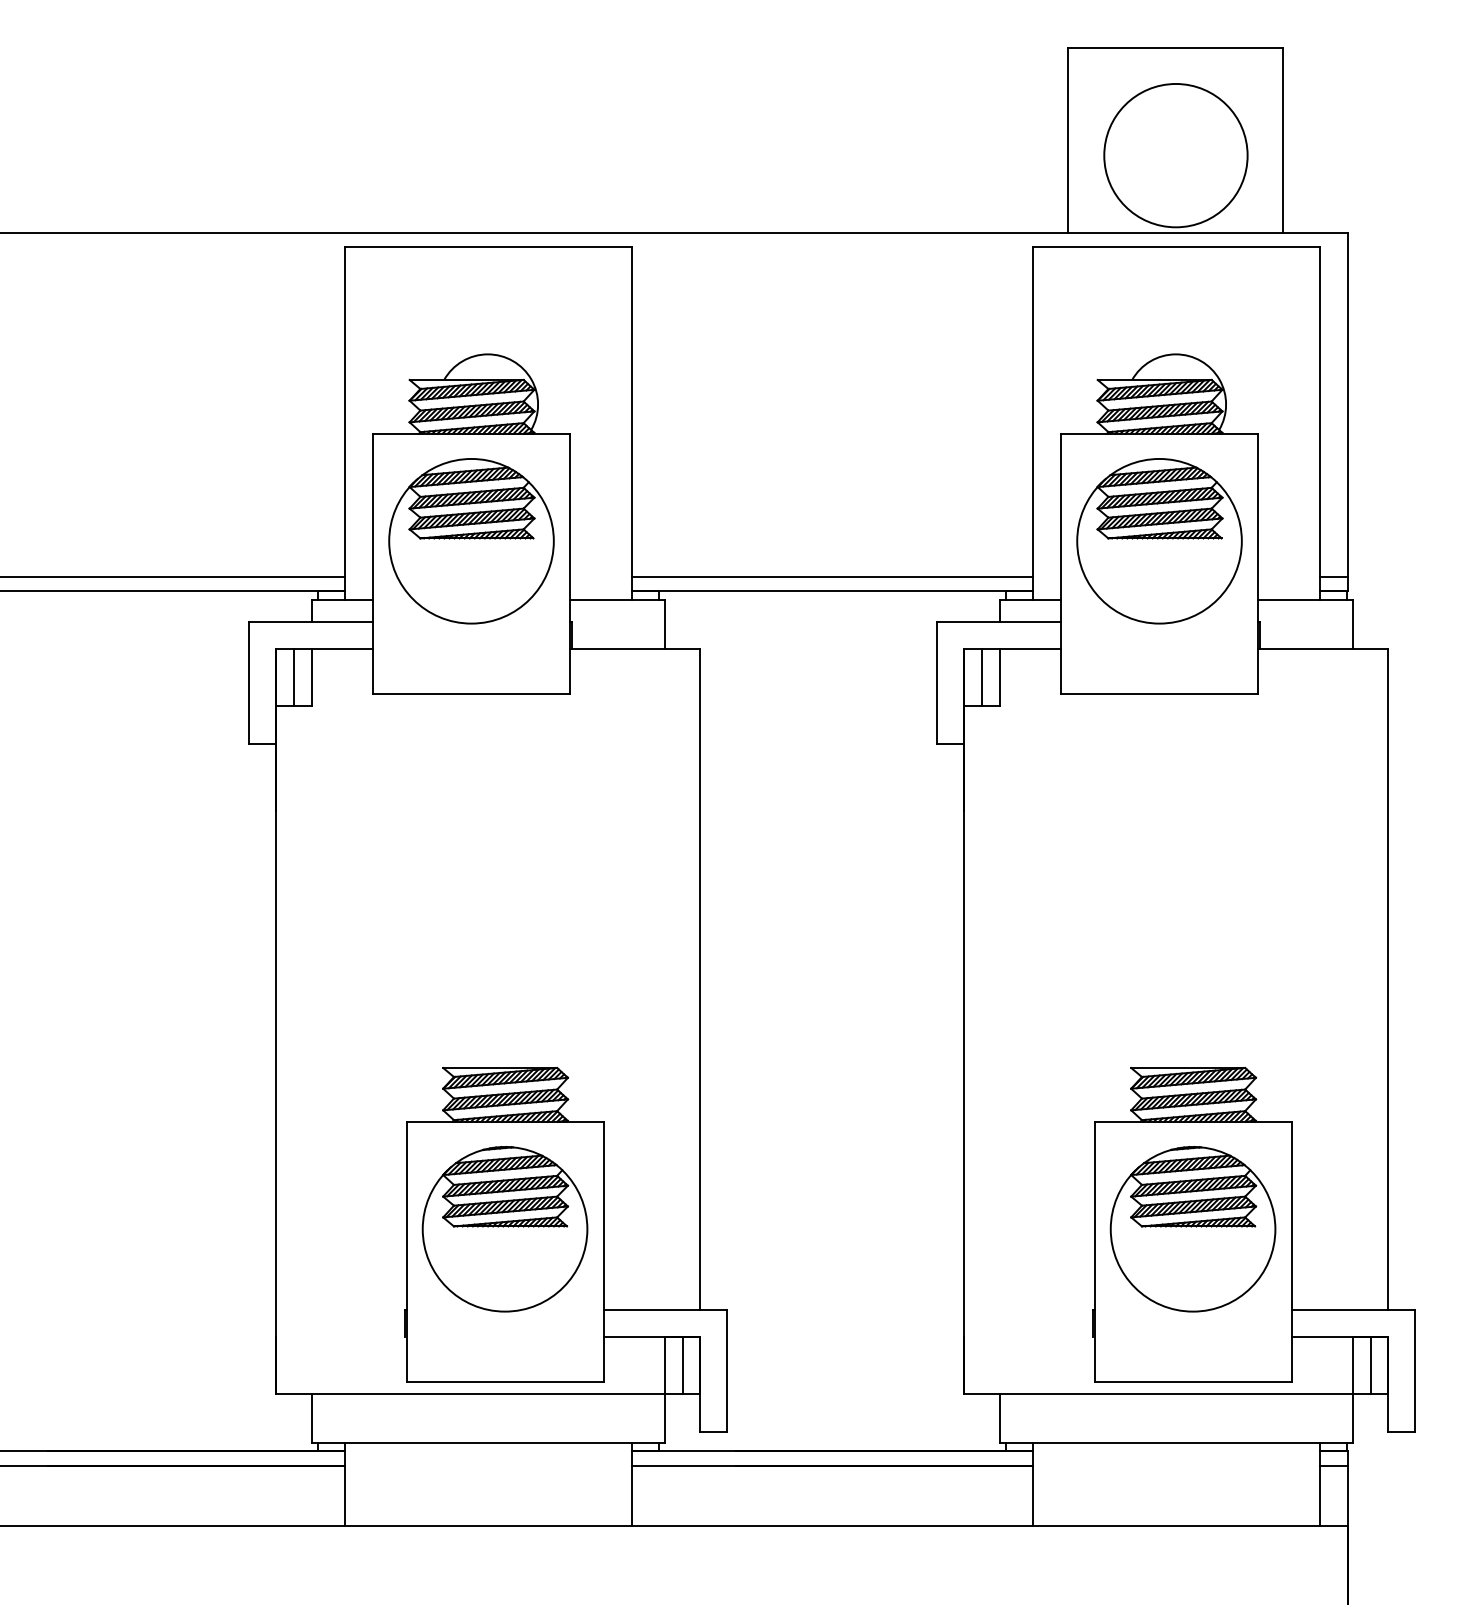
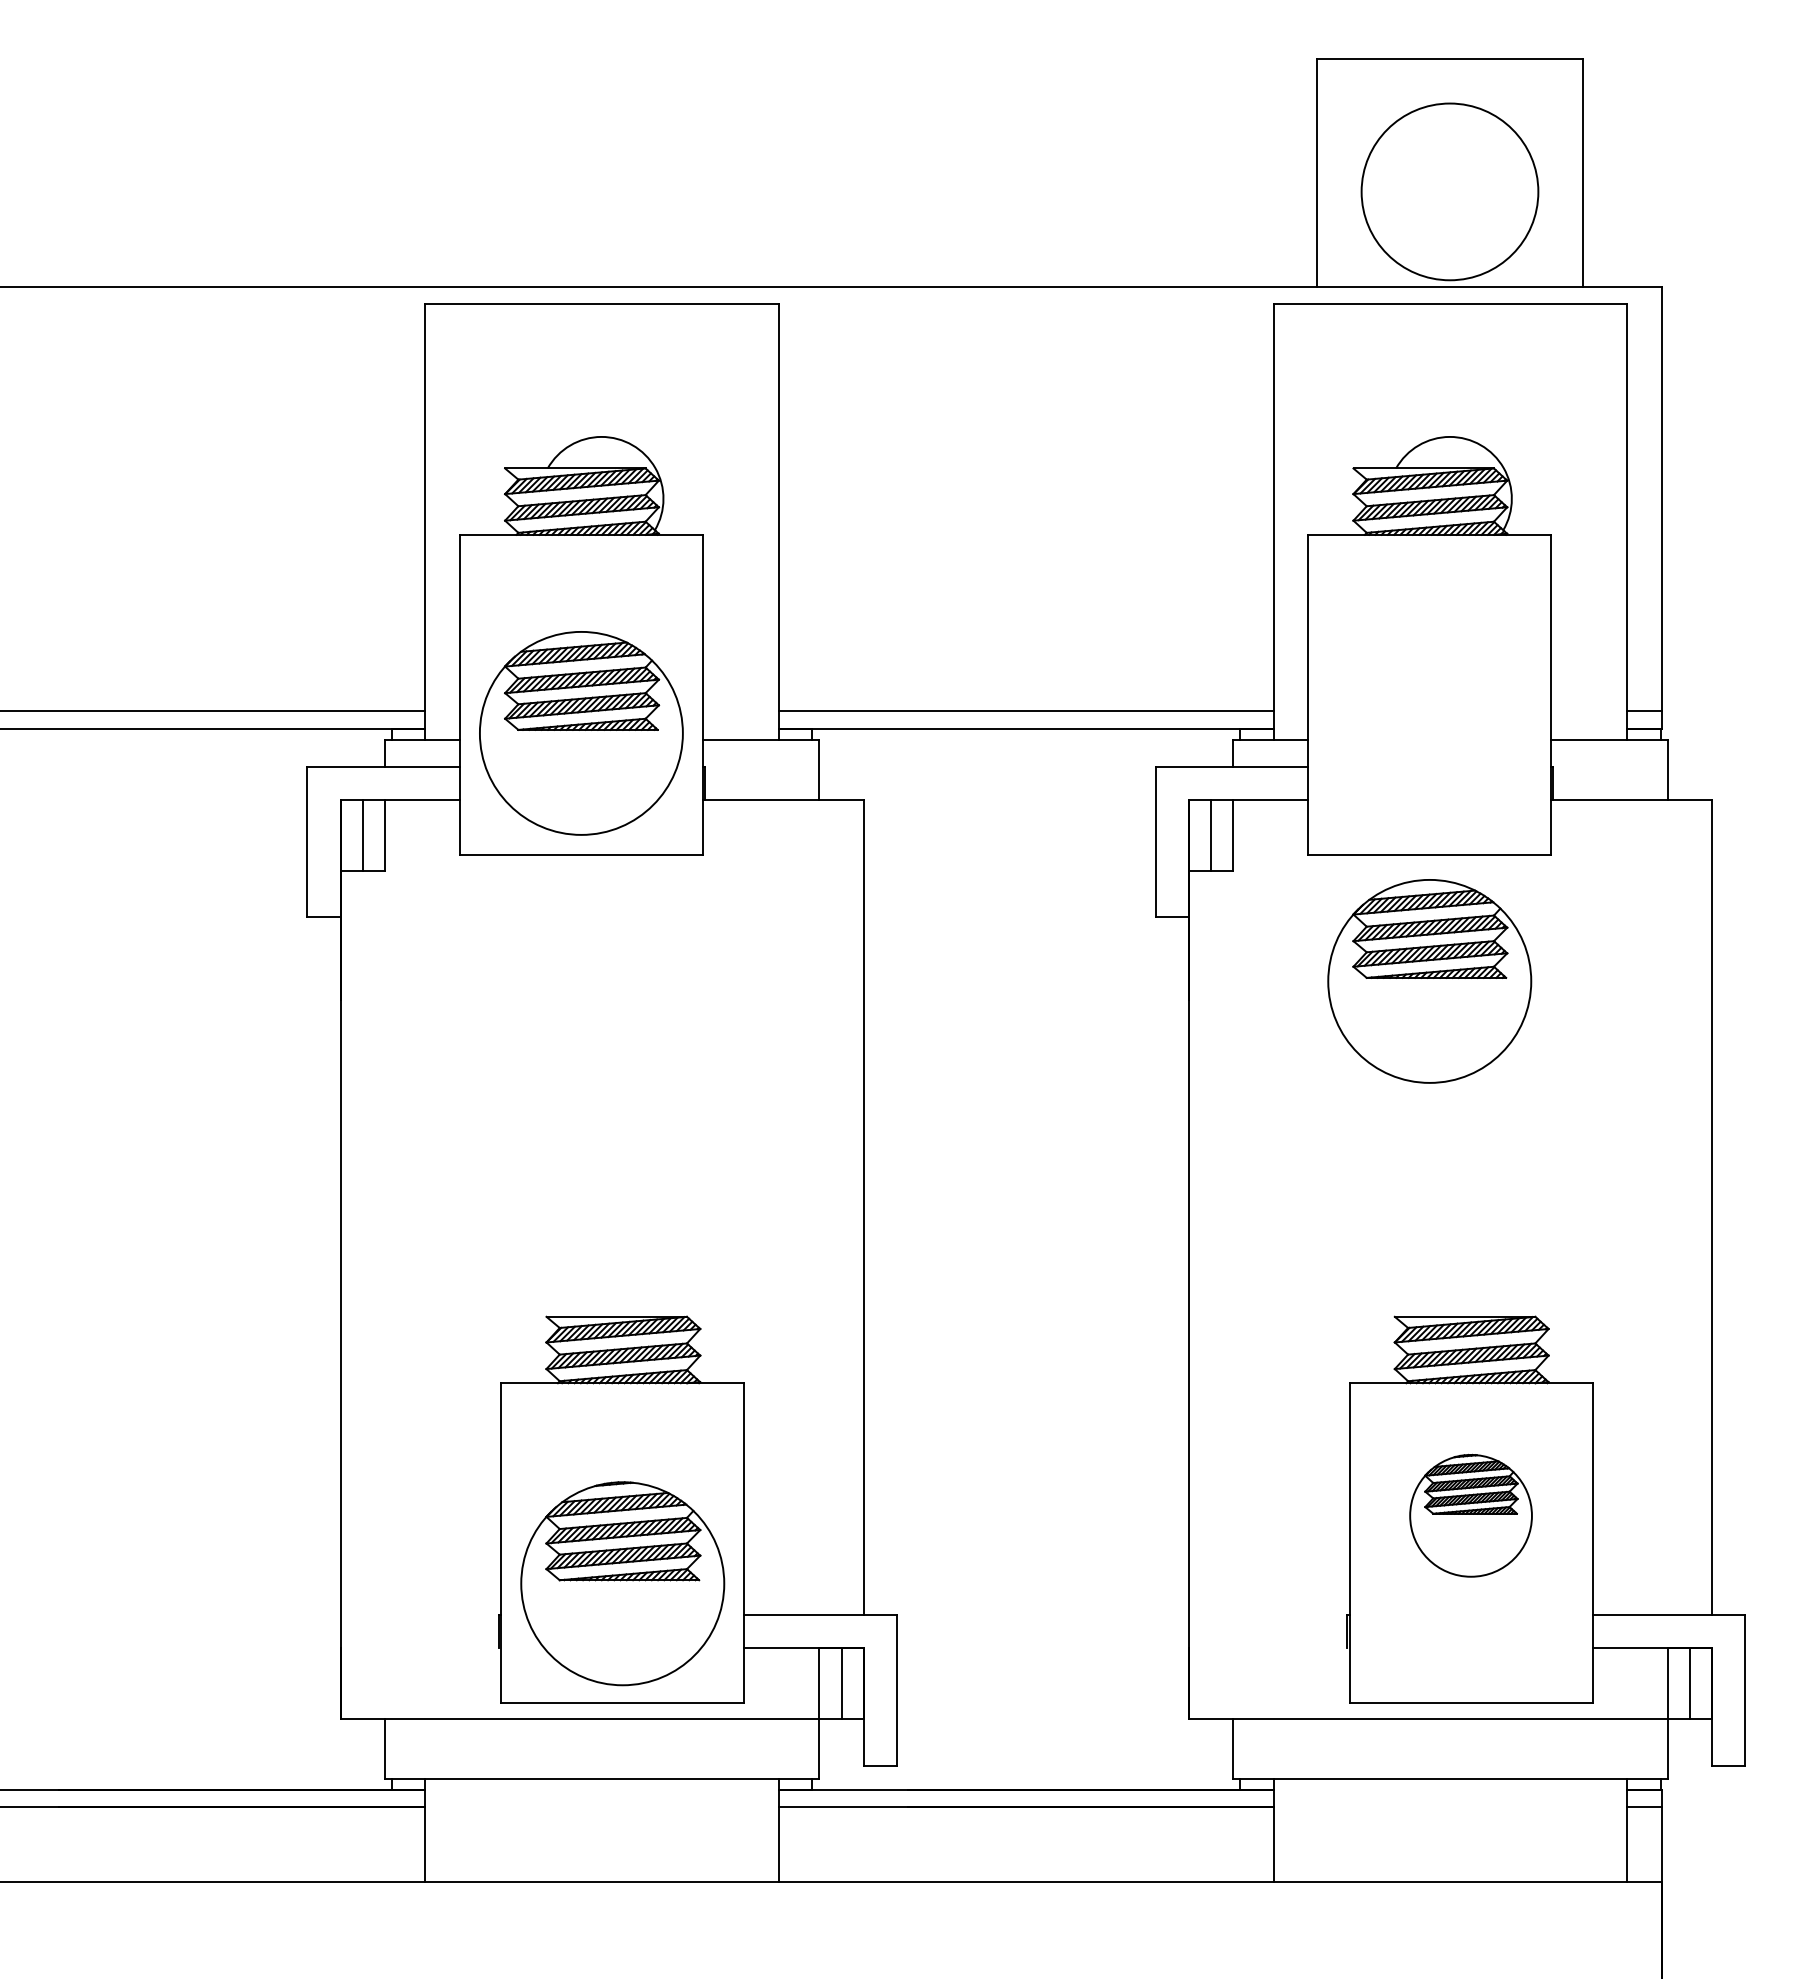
part: (471, 541) -> (581, 733), moved
part: (1159, 541) -> (1429, 981), moved
part: (504, 1229) -> (622, 1583), moved
part: (1192, 1229) -> (1470, 1515), size x0.6

